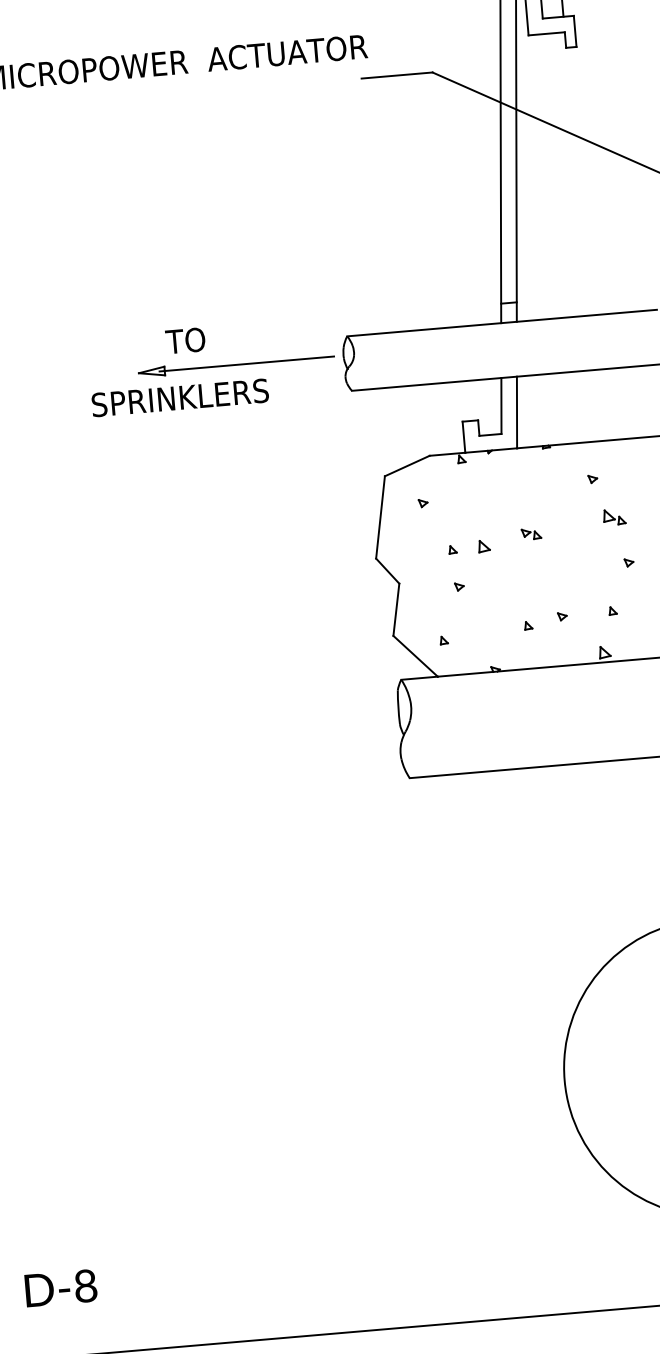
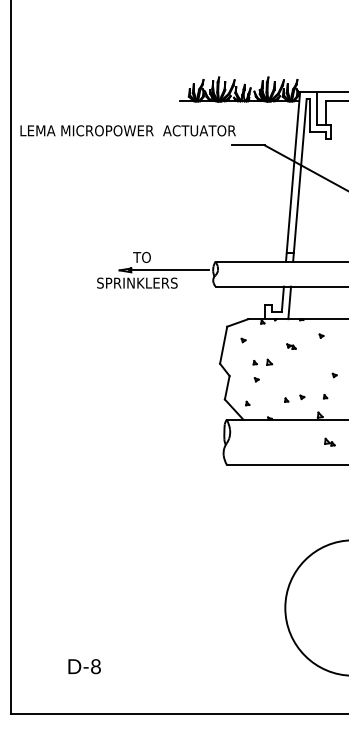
part: (613, 515) -> (329, 441), moved
part: (531, 533) -> (291, 346), moved
text: (60, 1287) -> (84, 666), moved

